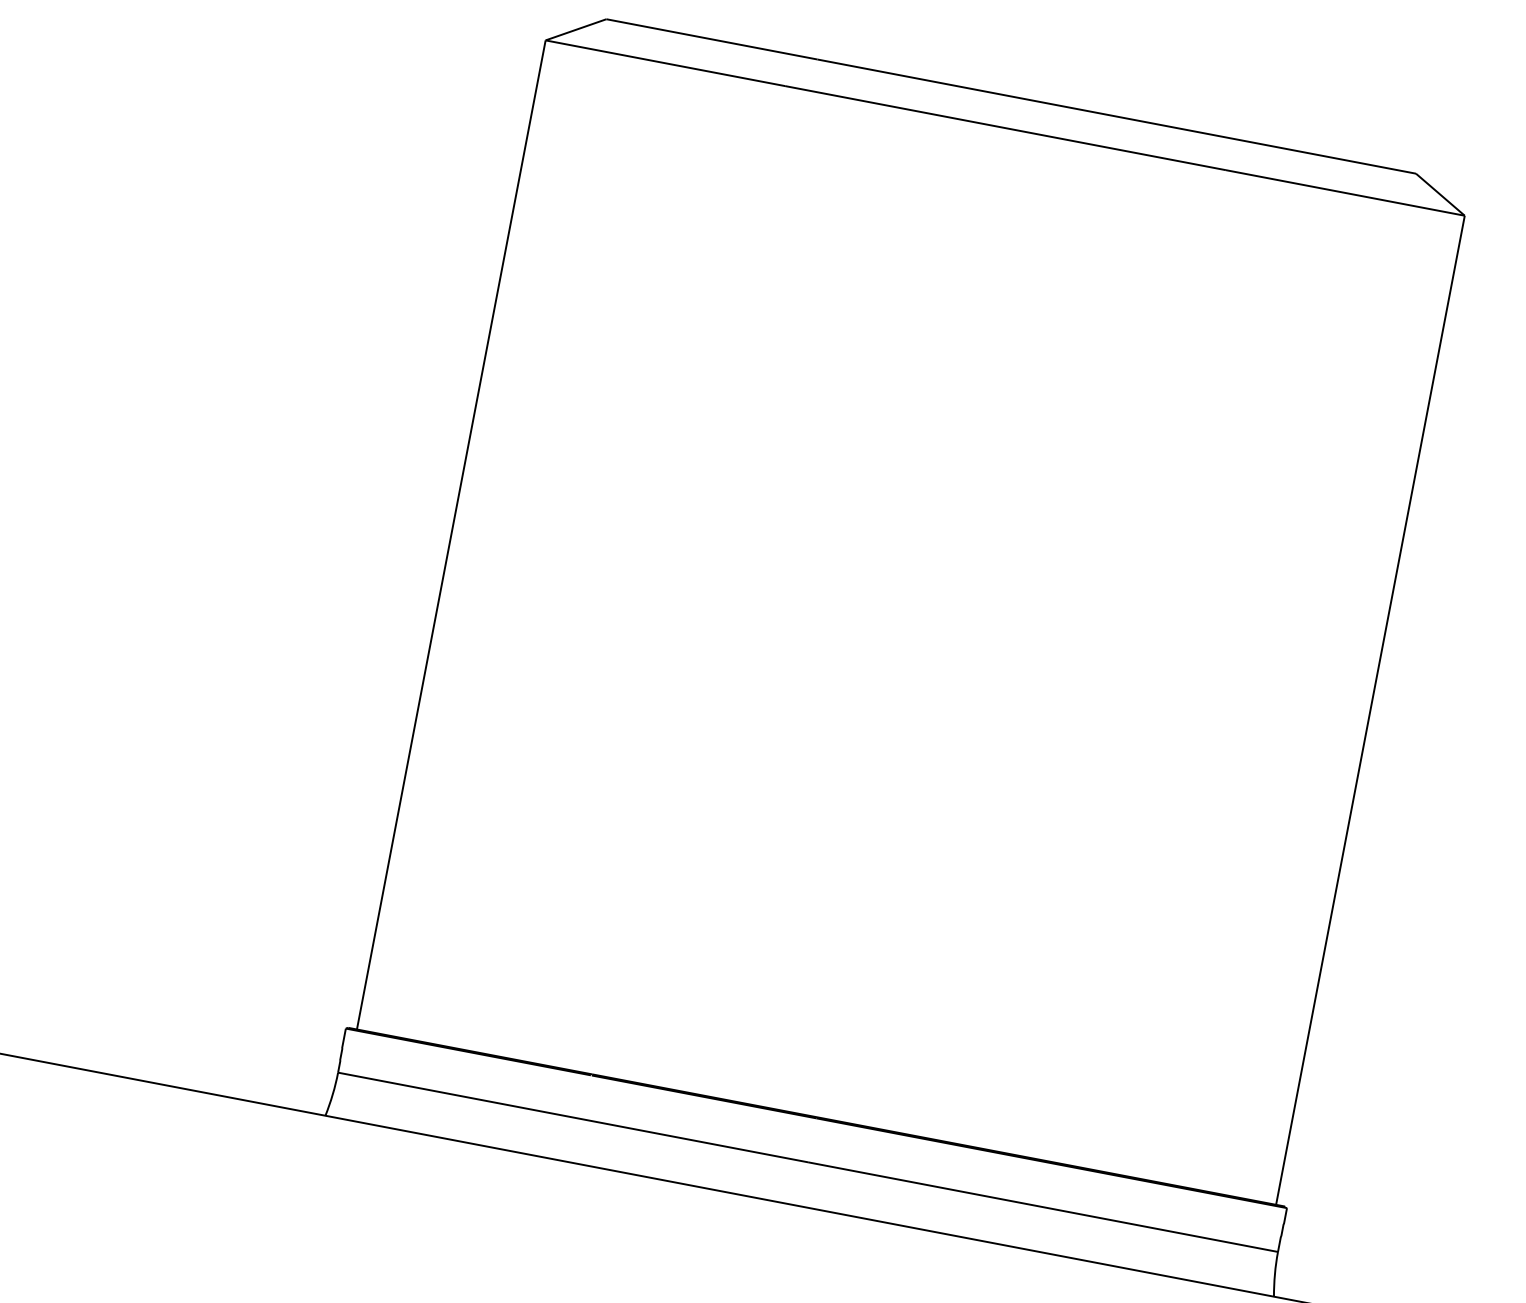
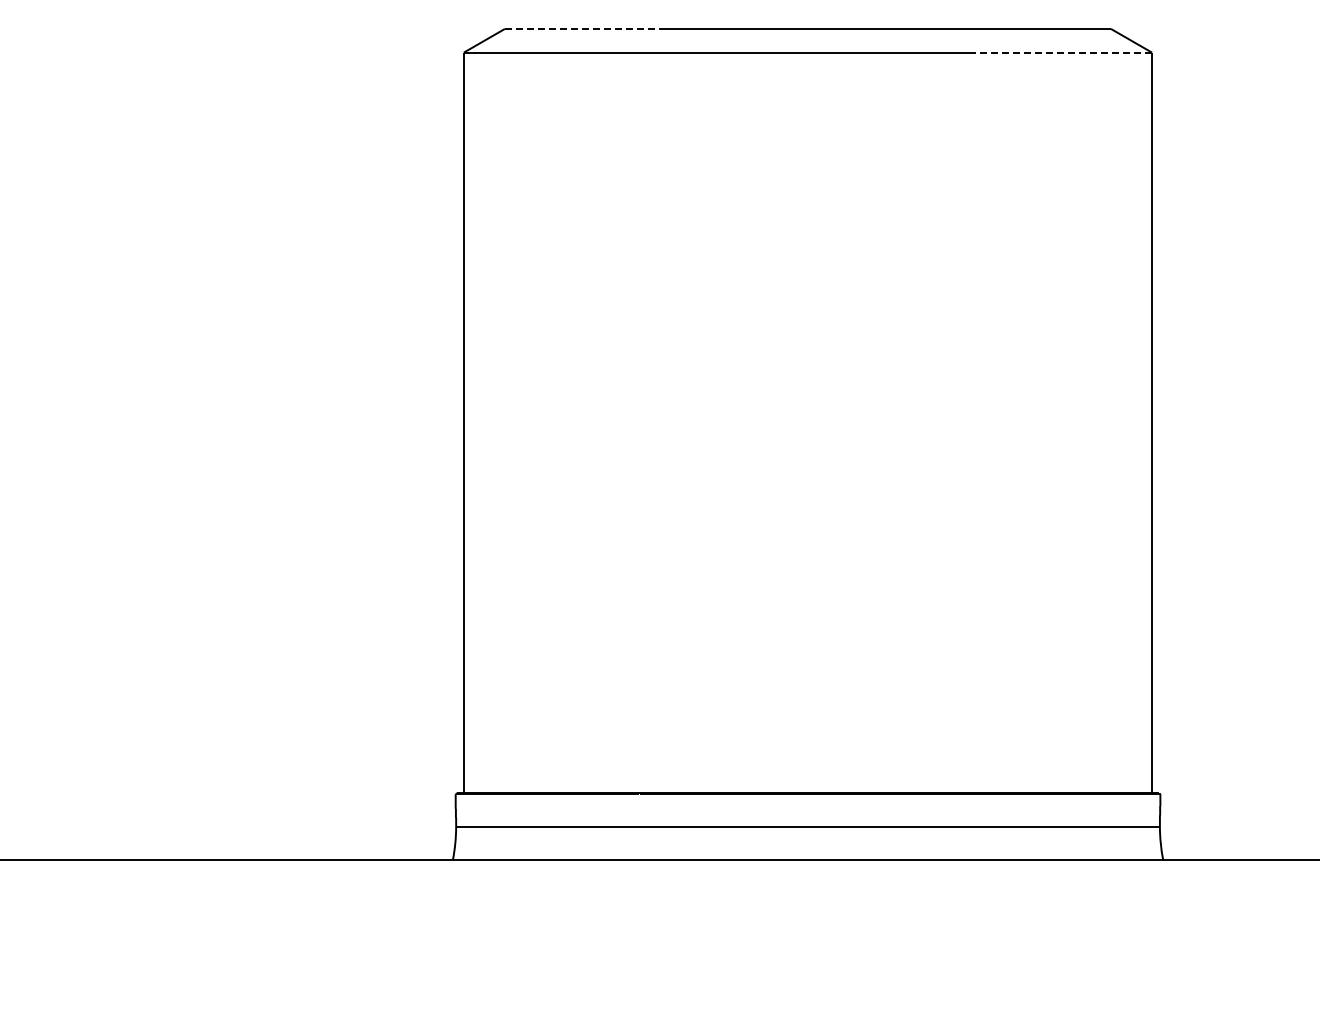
line: (712, 38) -> (584, 28), solid -> dashed
line: (1345, 192) -> (1062, 52), solid -> dashed

